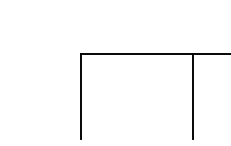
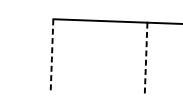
line: (81, 96) -> (52, 54), solid -> dashed
line: (192, 97) -> (145, 58), solid -> dashed

